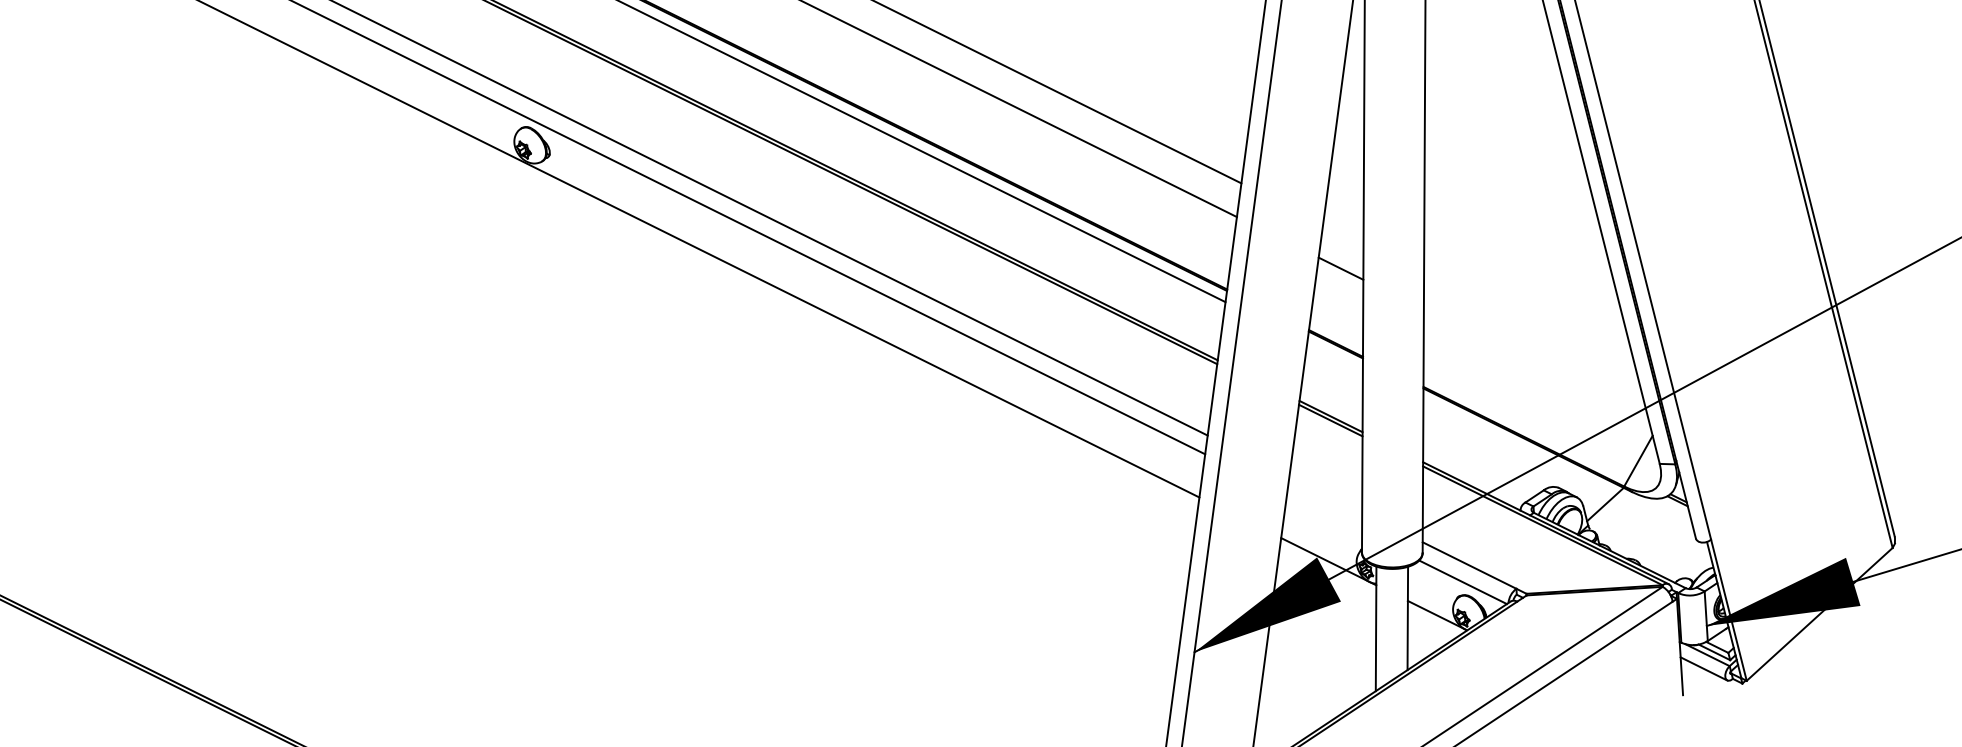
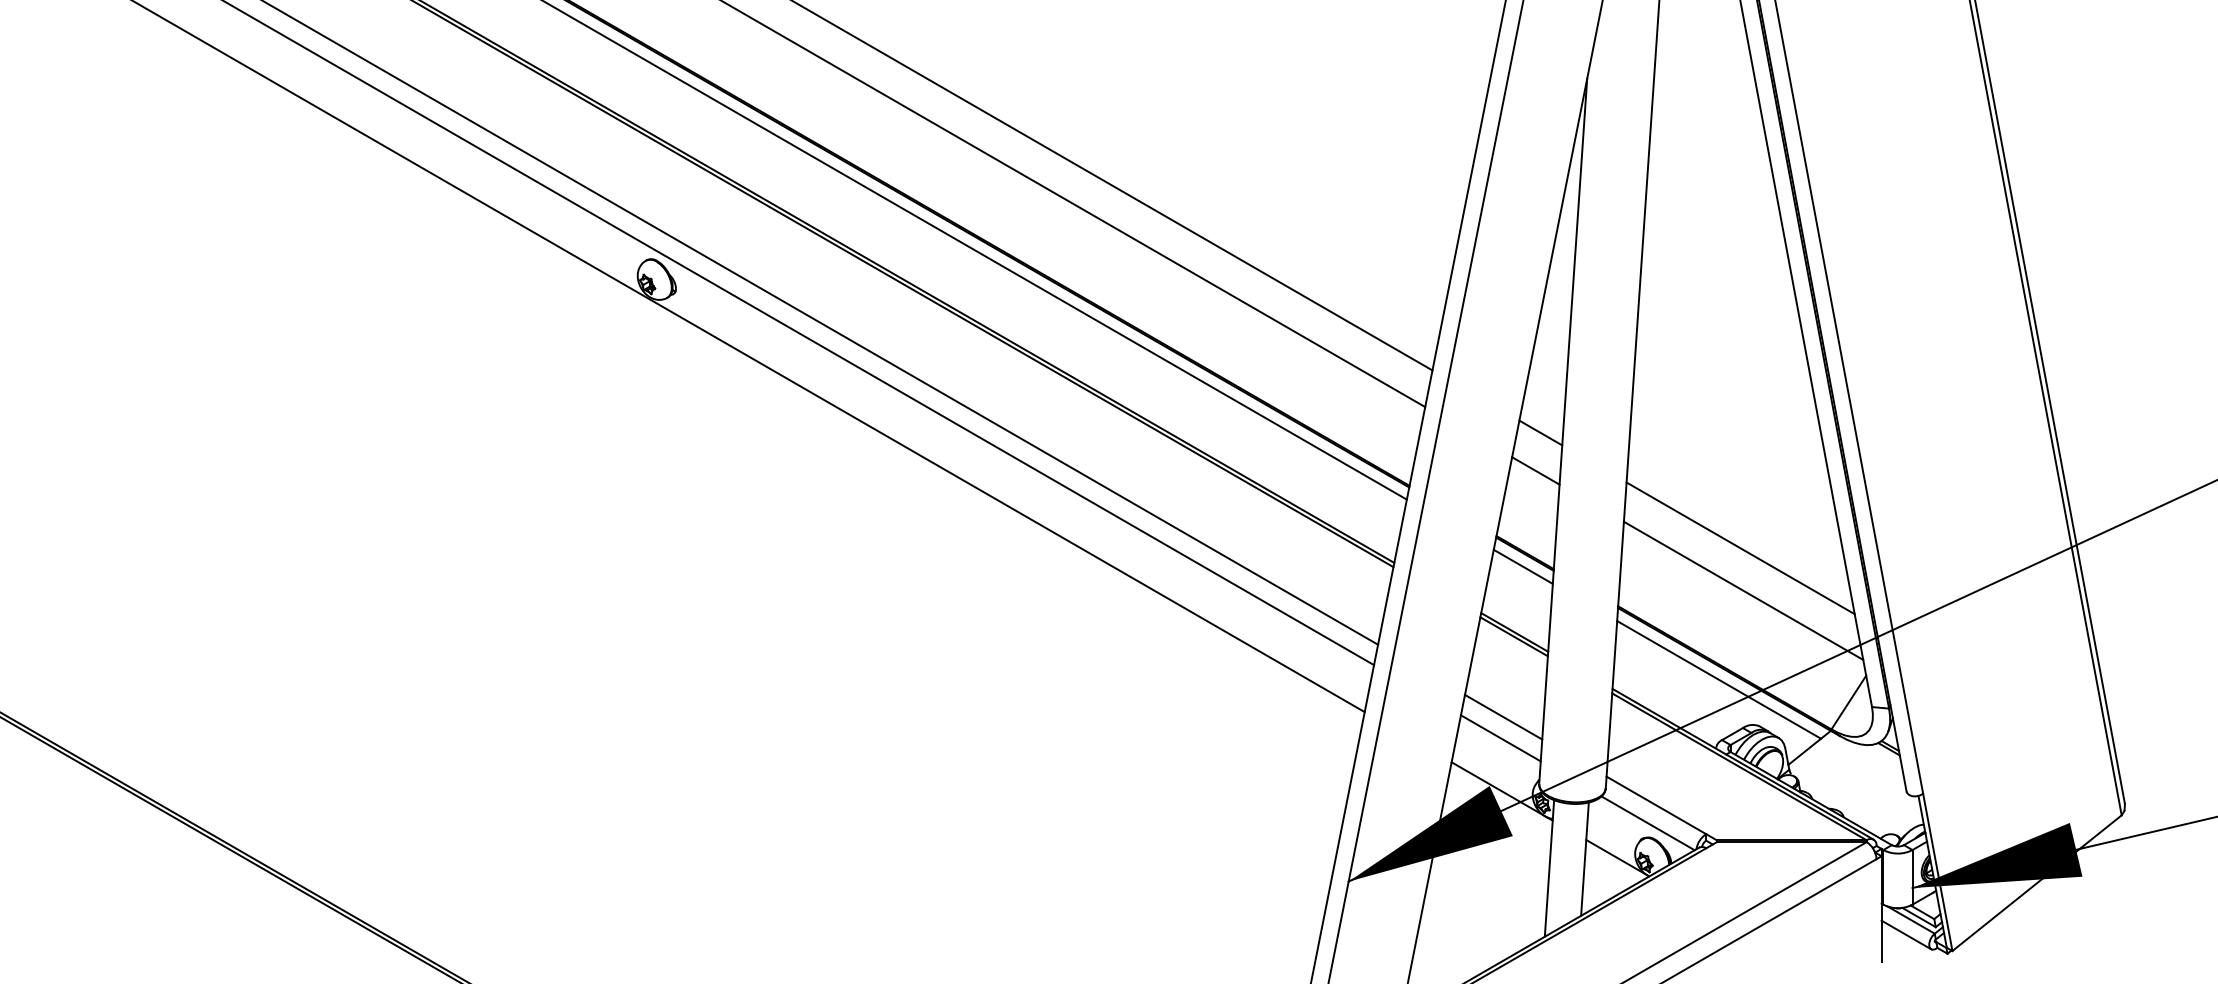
line: (1343, 233) -> (1540, 432), added
line: (1531, 327) -> (1740, 548), added
line: (1334, 356) -> (1522, 566), added
line: (1536, 365) -> (1743, 590), added
line: (1519, 447) -> (1719, 679), added
line: (1325, 493) -> (1503, 716), added
line: (1324, 513) -> (1500, 738), added

